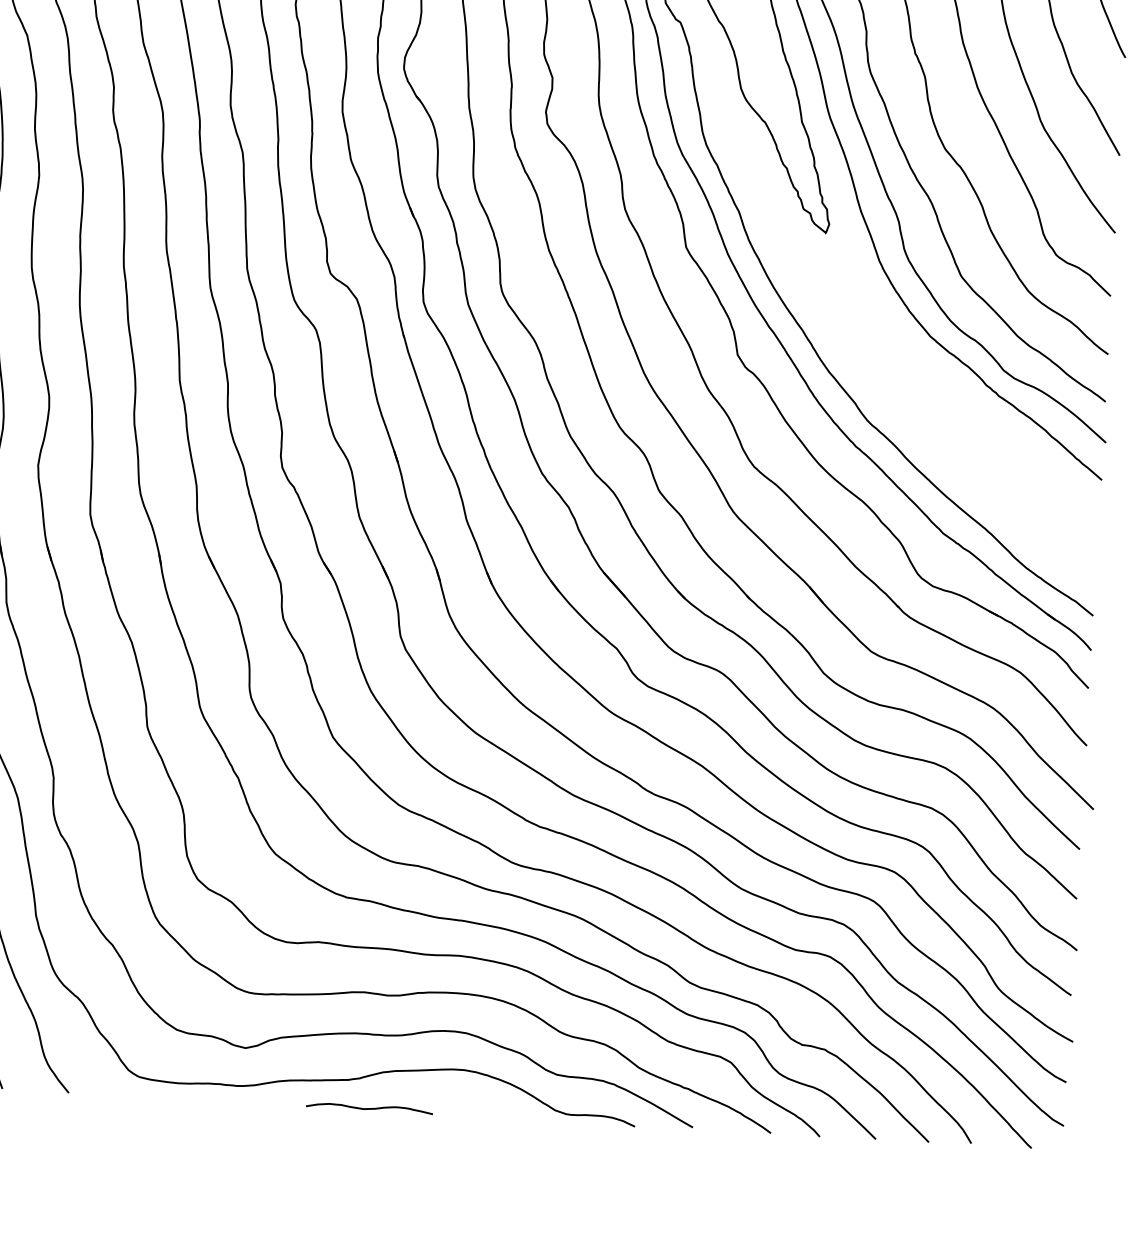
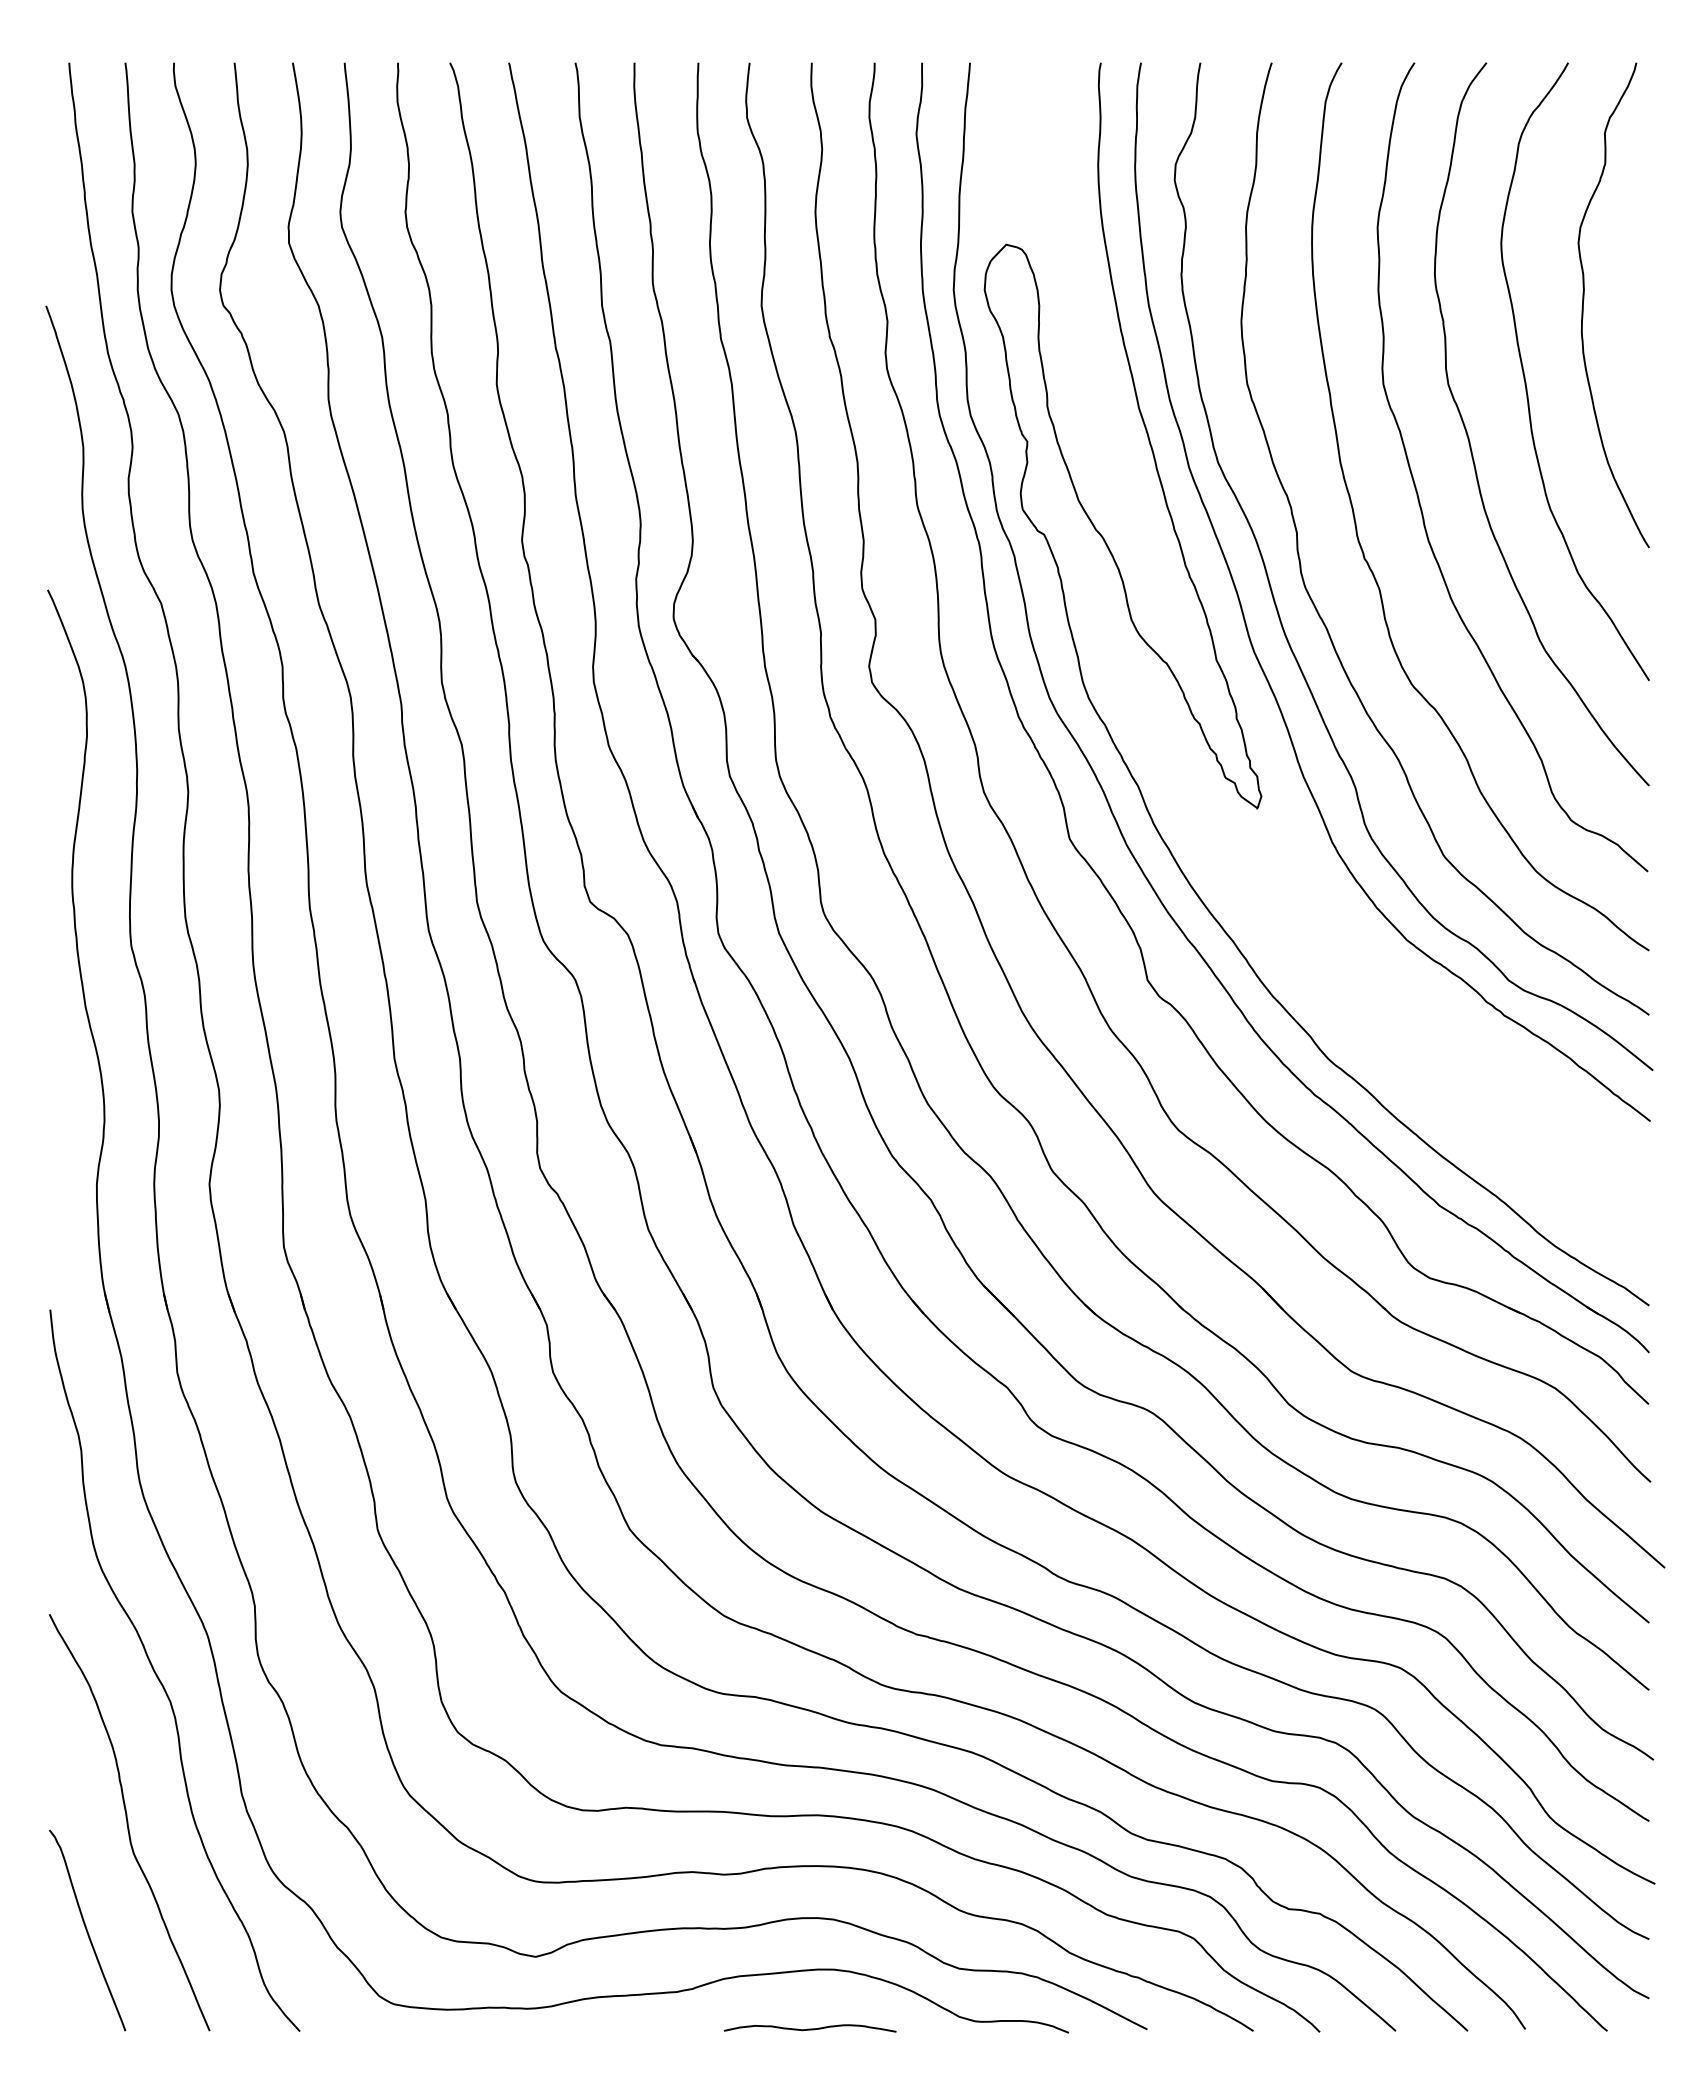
curve: (369, 1108) -> (809, 2028), moved

